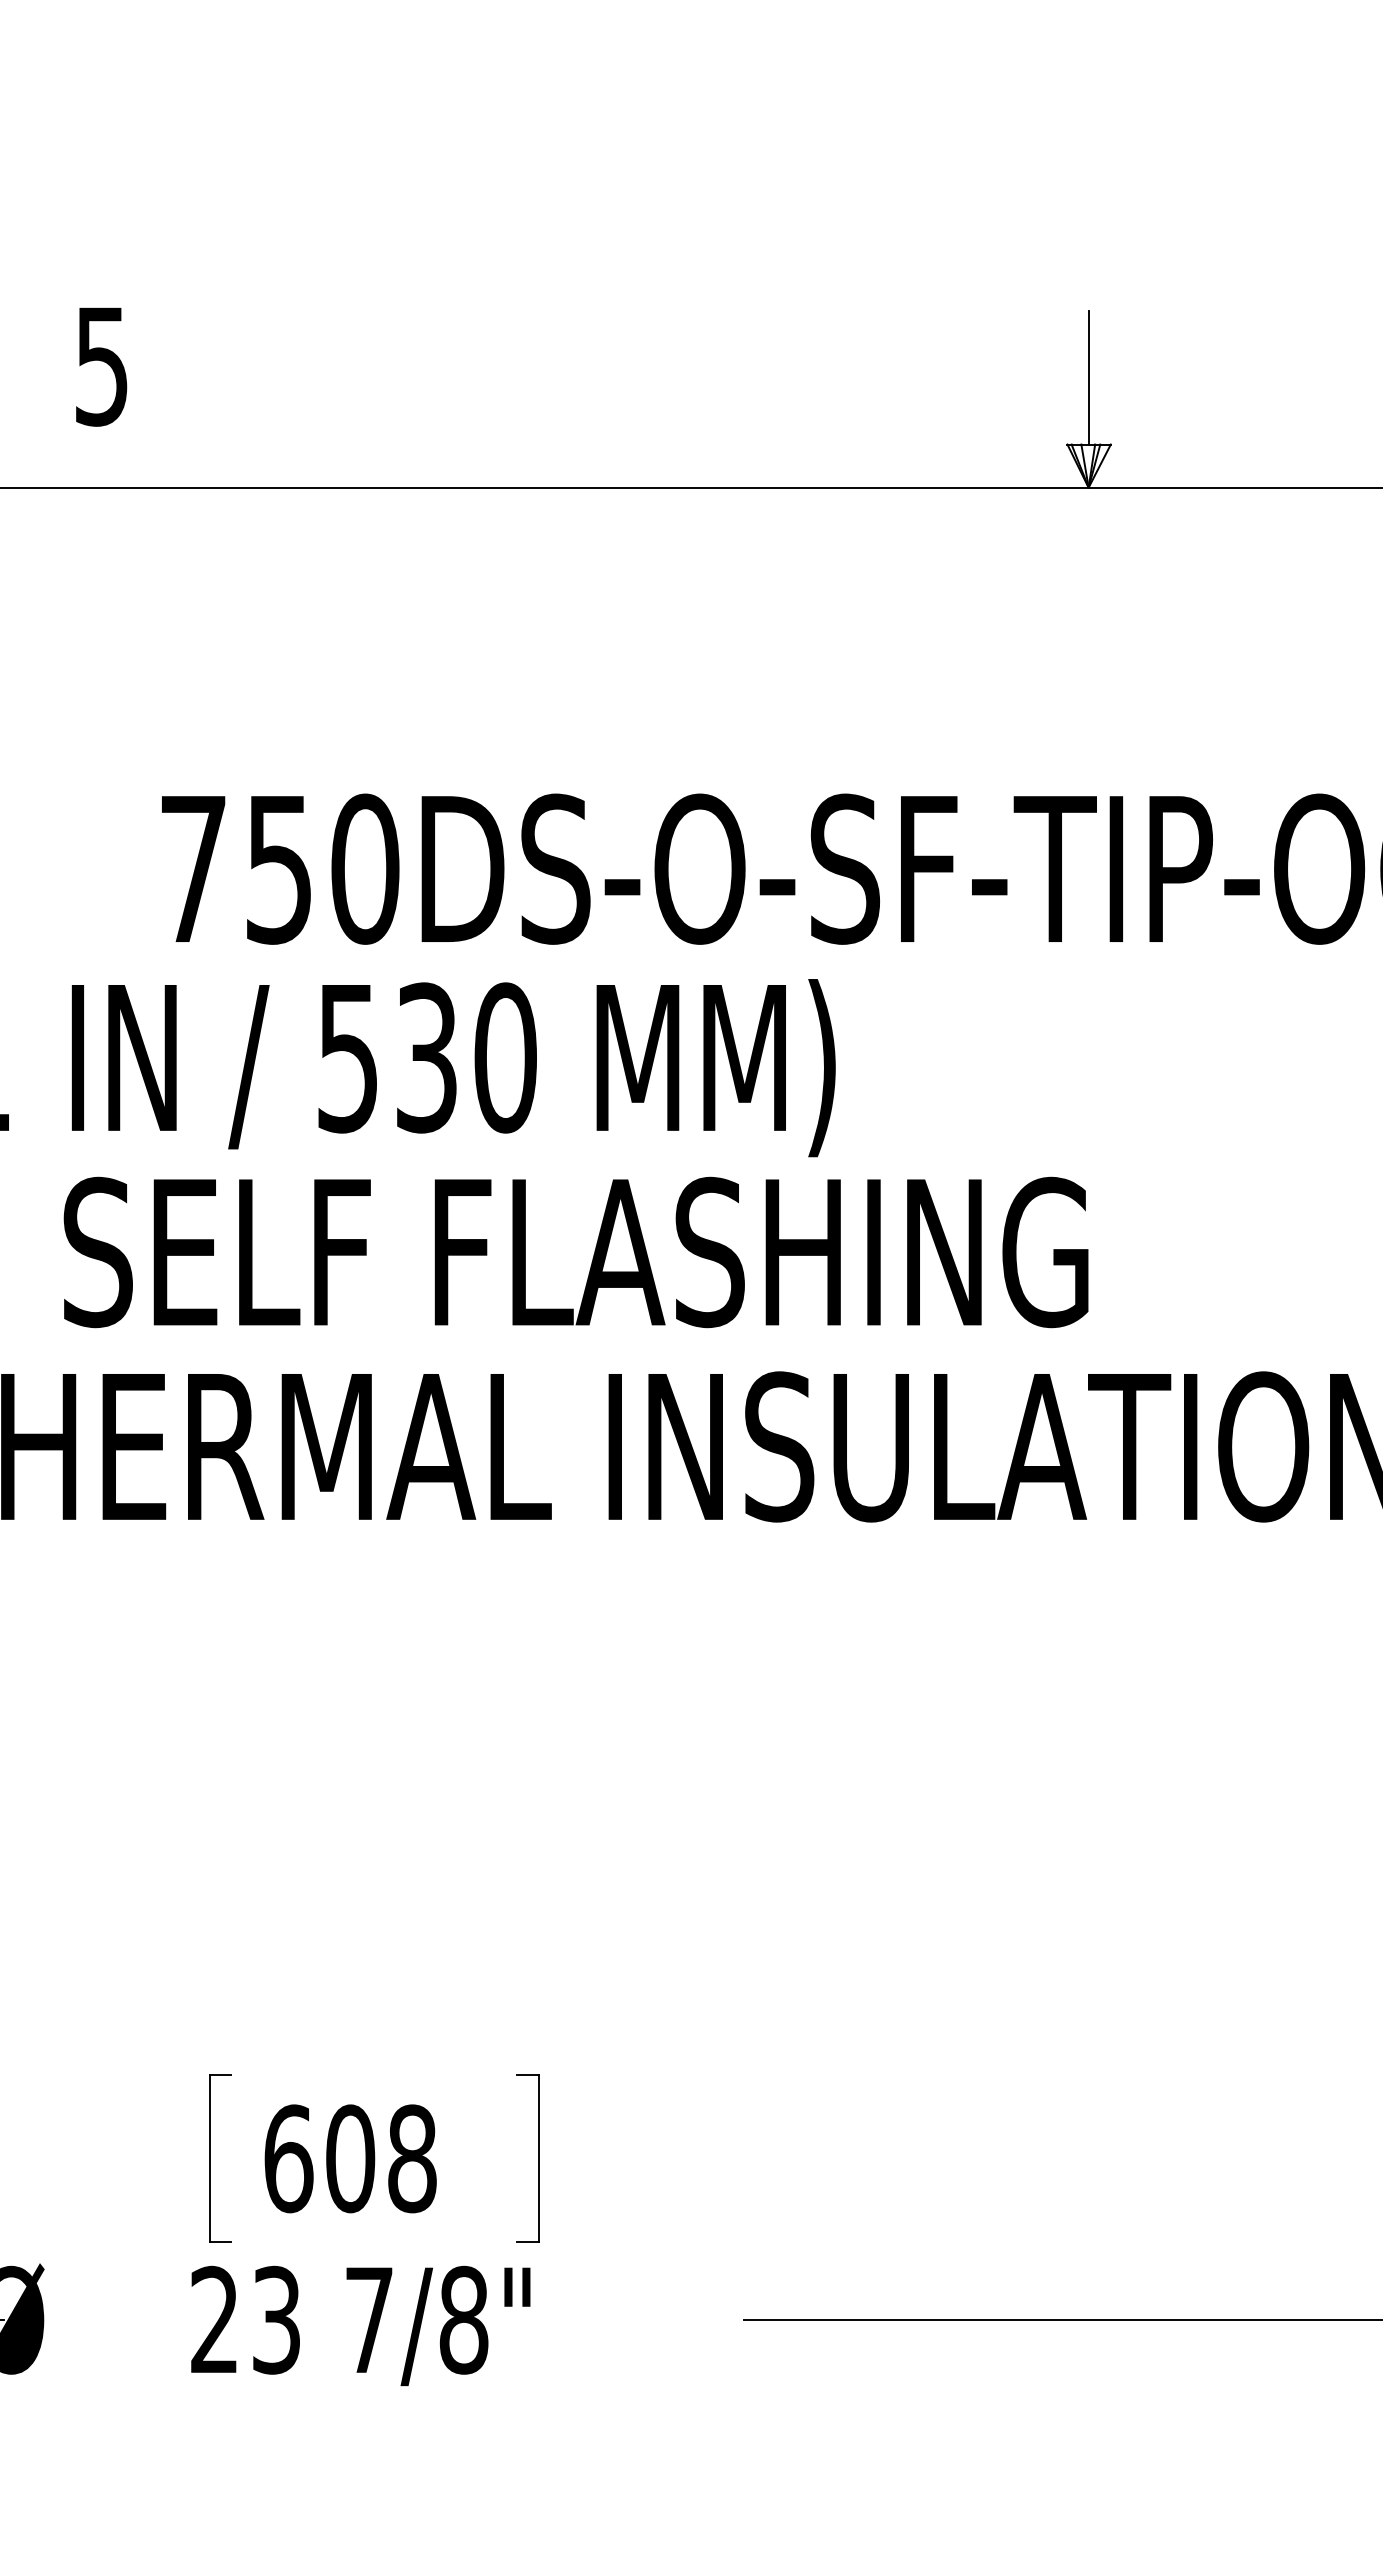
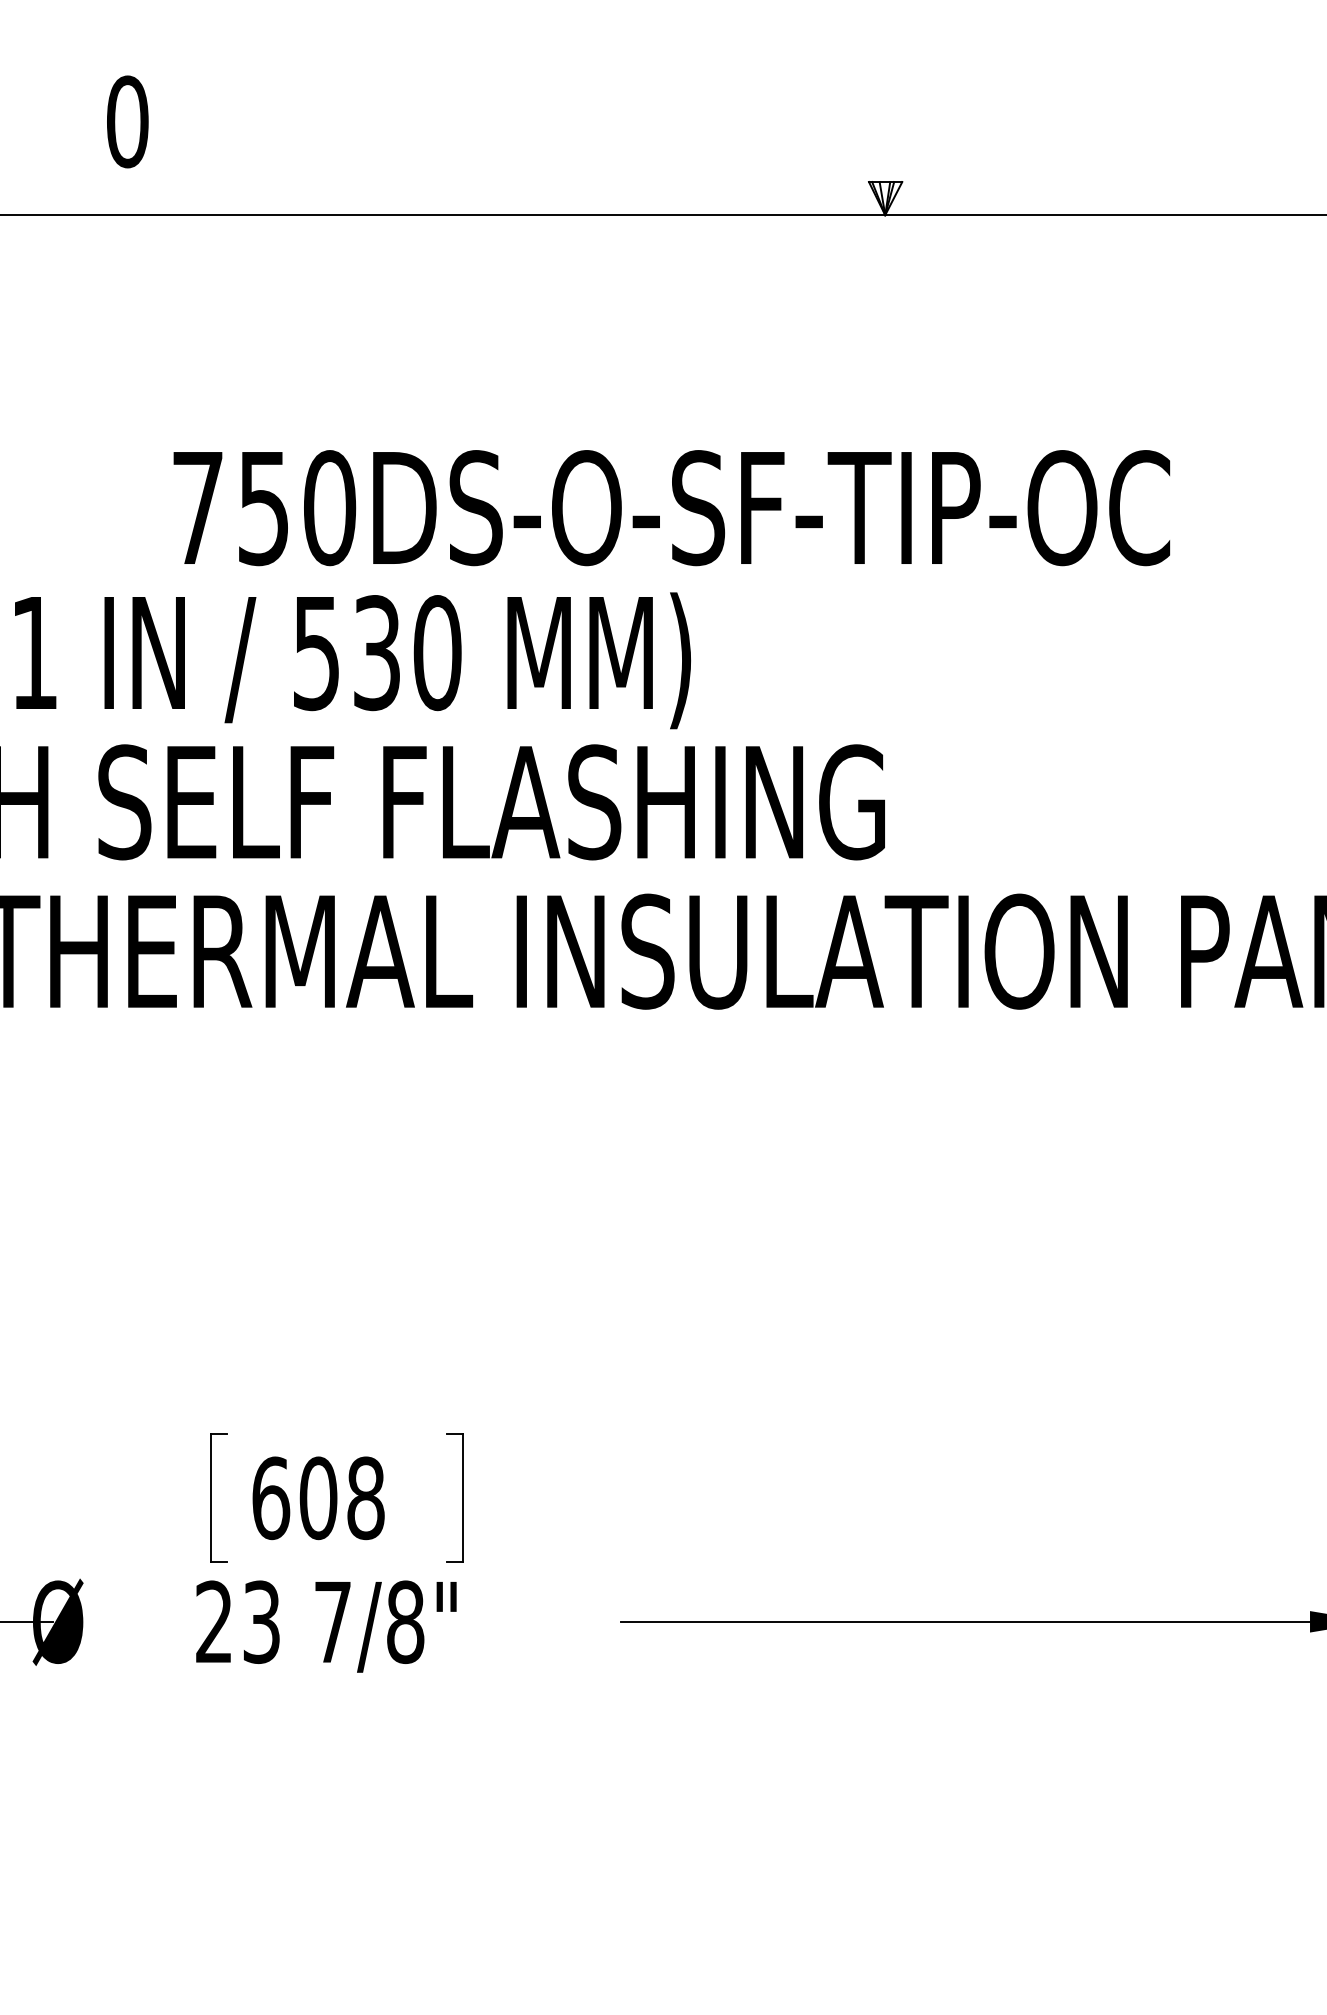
text: (101, 365) -> (127, 121), 5 -> 0
line: (1088, 377) -> (885, 130), removed

